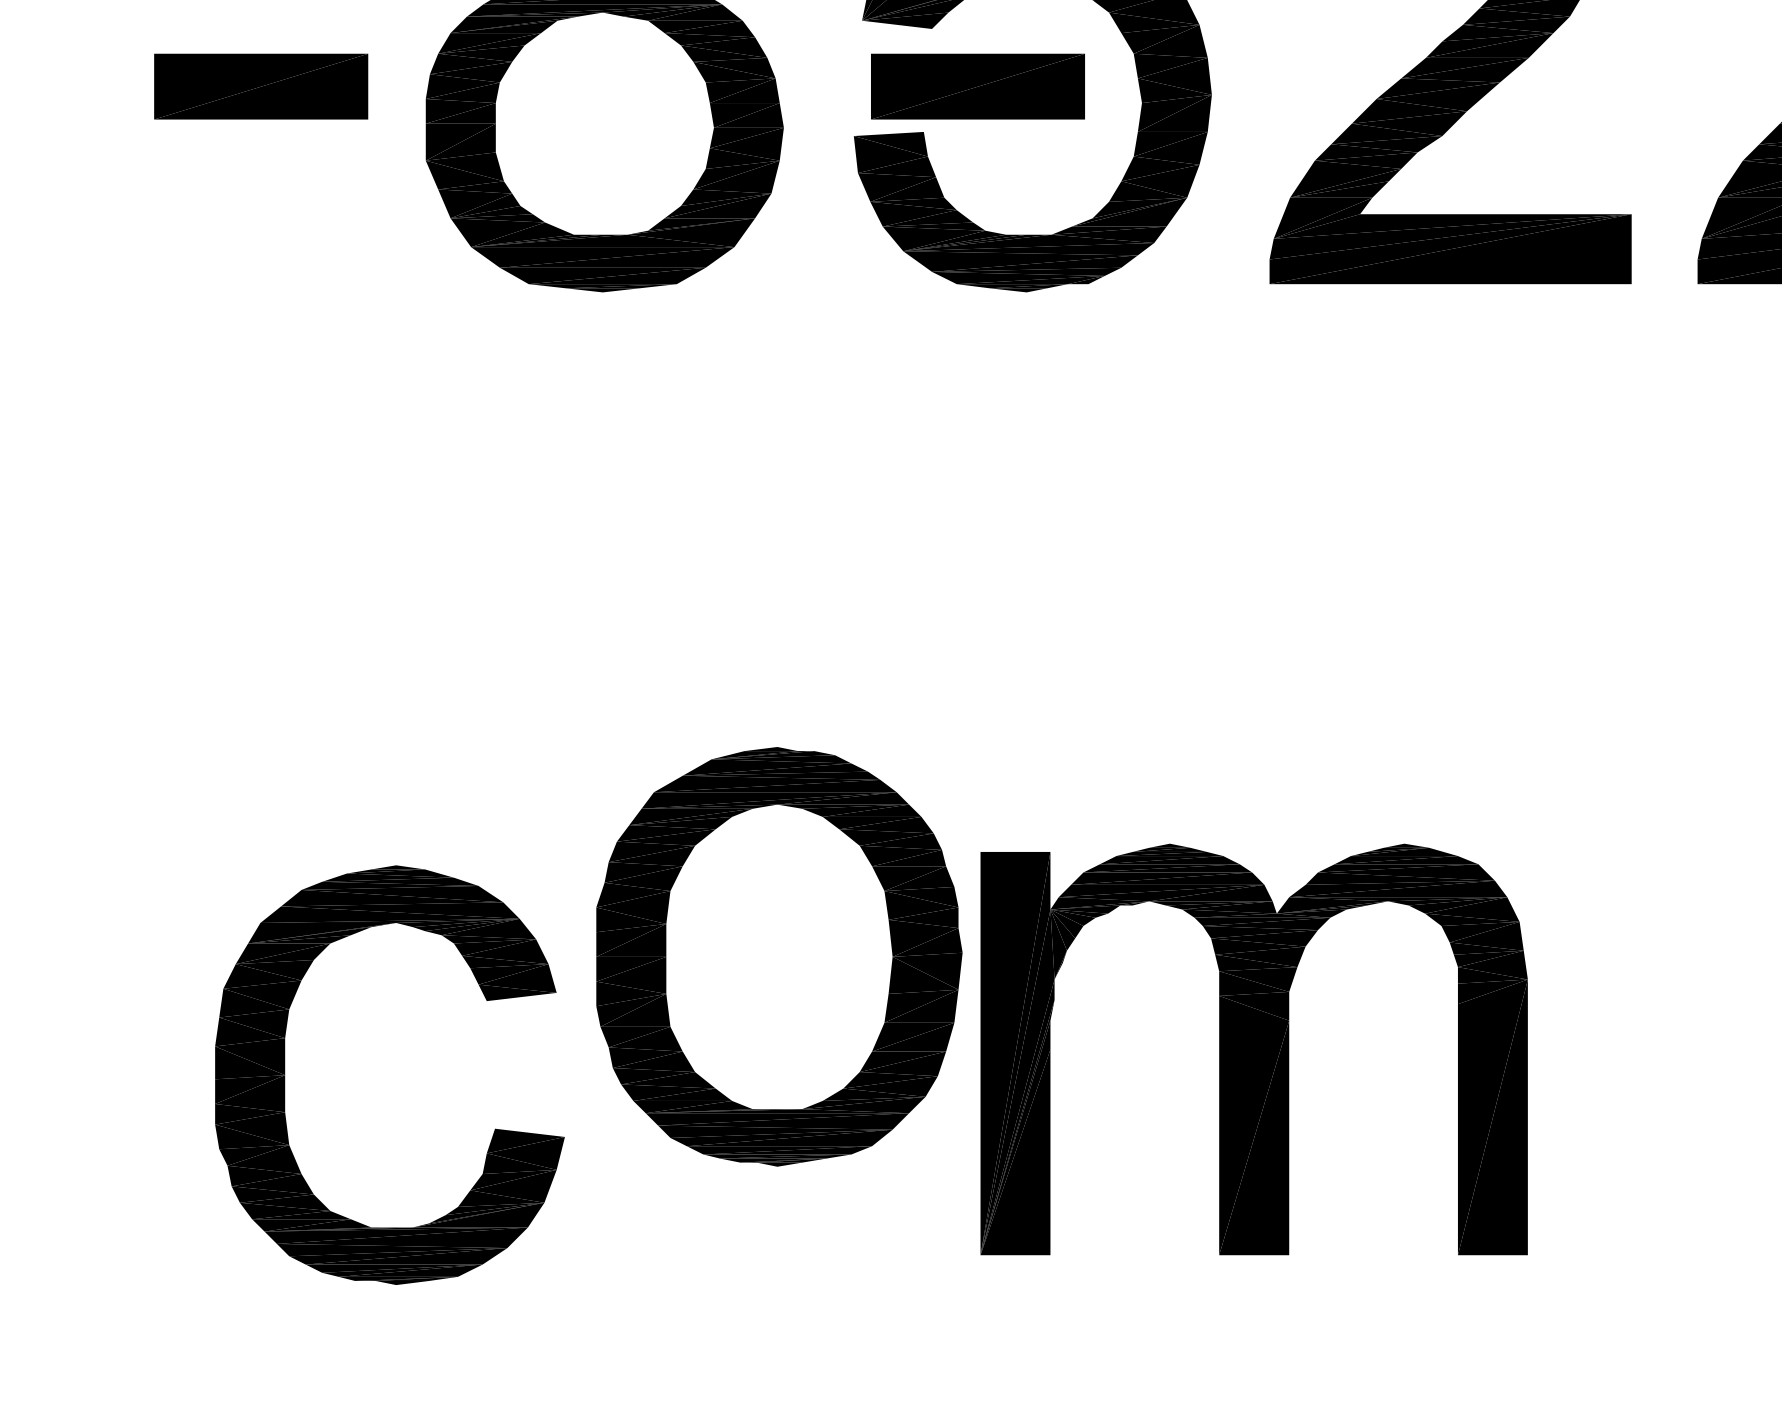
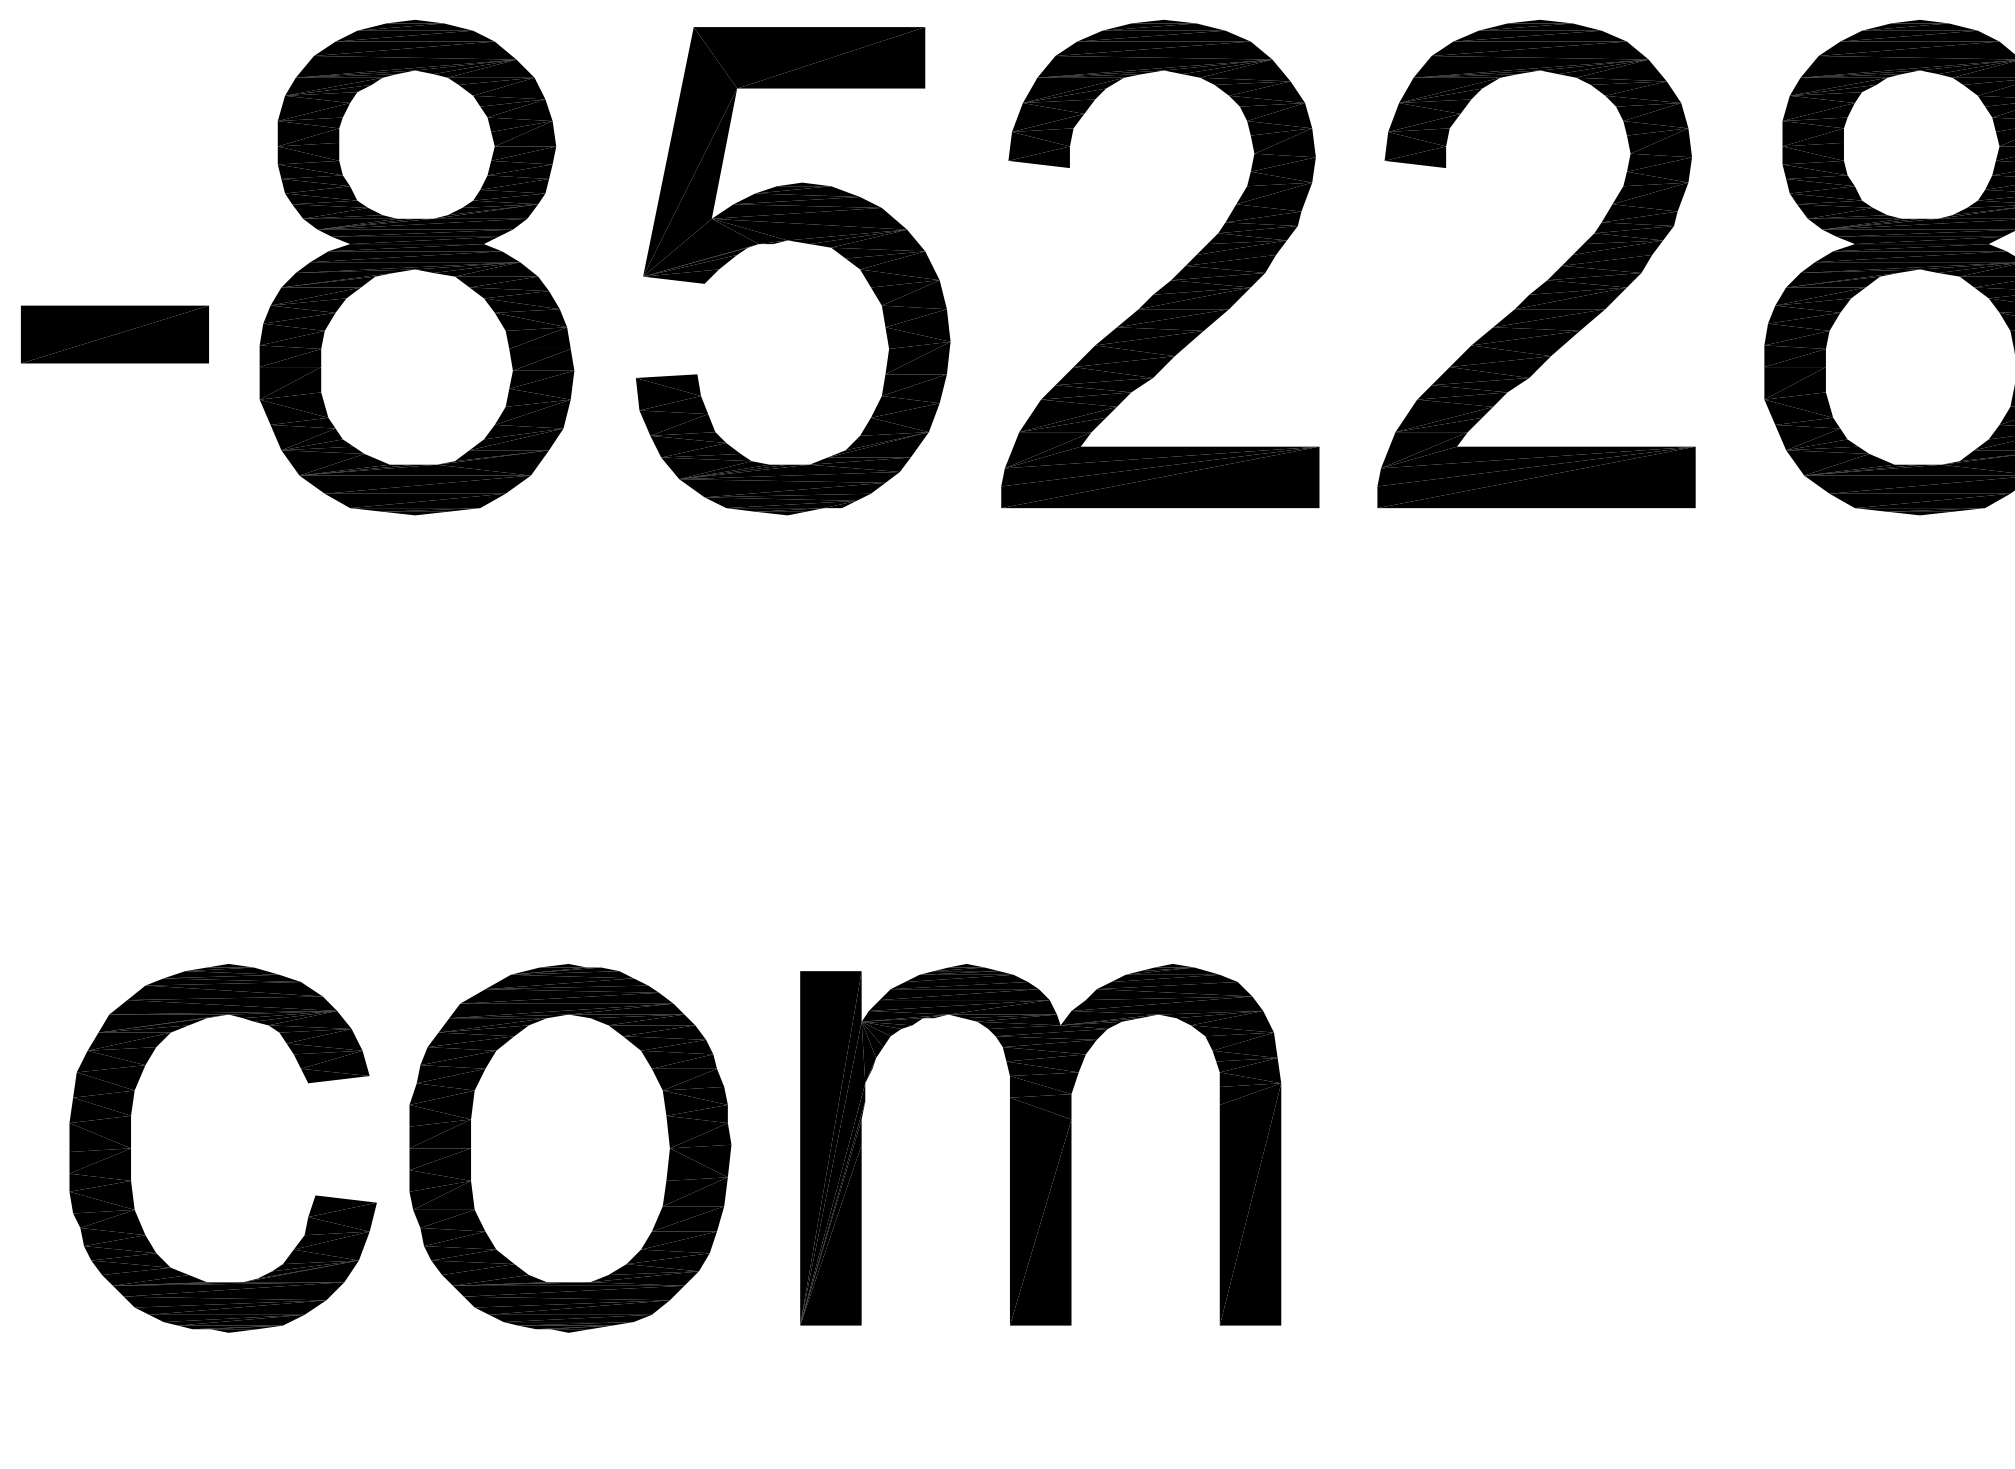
part: (977, 86) -> (744, 334), removed
part: (779, 957) -> (570, 1148), moved
part: (1253, 1049) -> (1040, 1144), moved
part: (284, 1075) -> (130, 1148), moved

